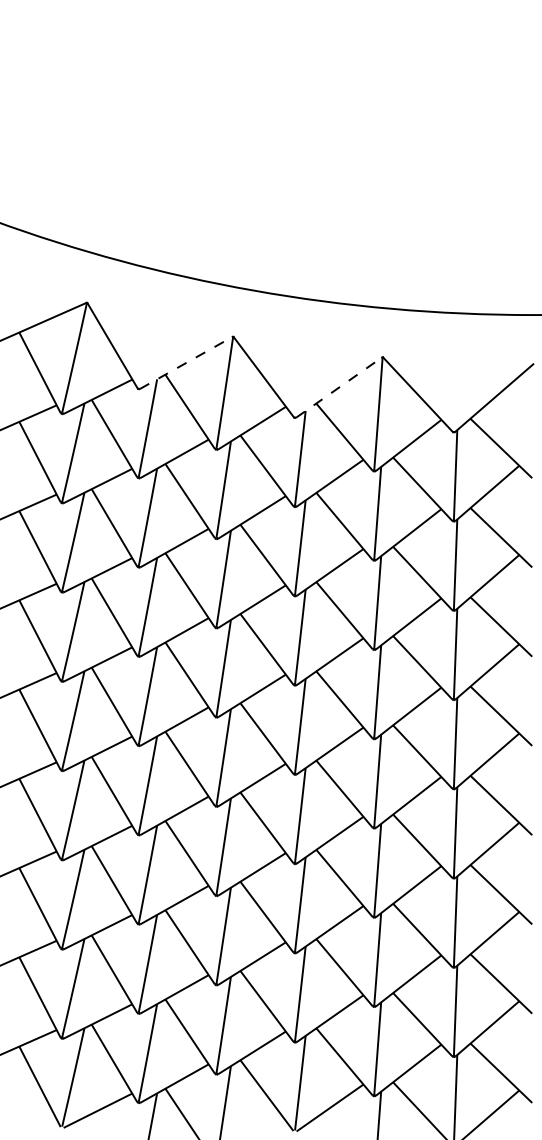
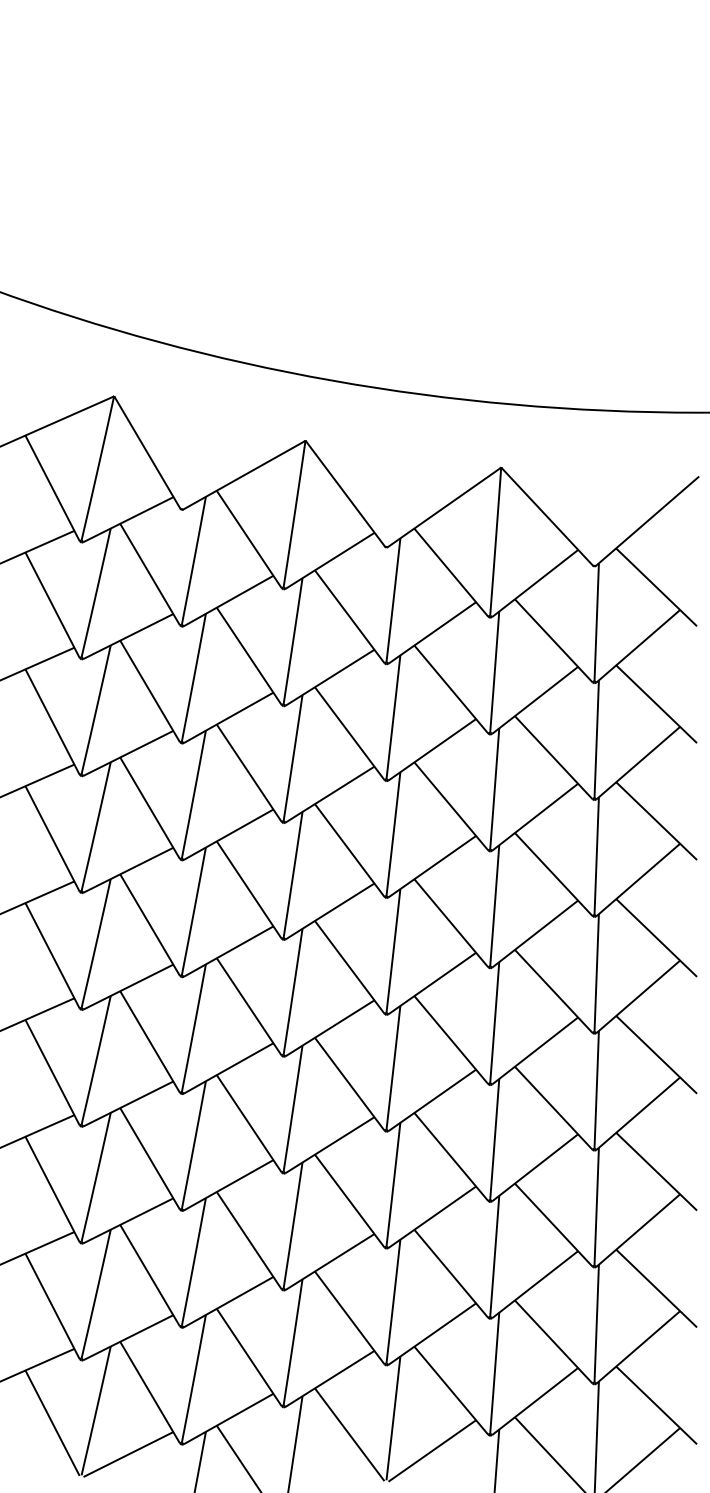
line: (186, 362) -> (244, 474), dashed -> solid
line: (339, 387) -> (444, 507), dashed -> solid

